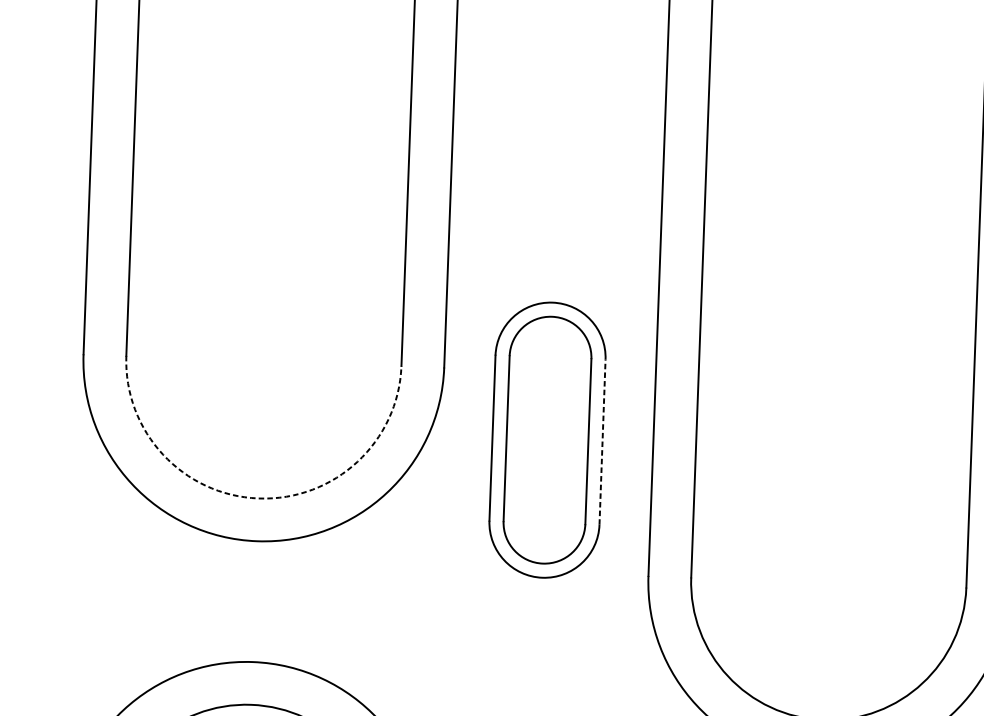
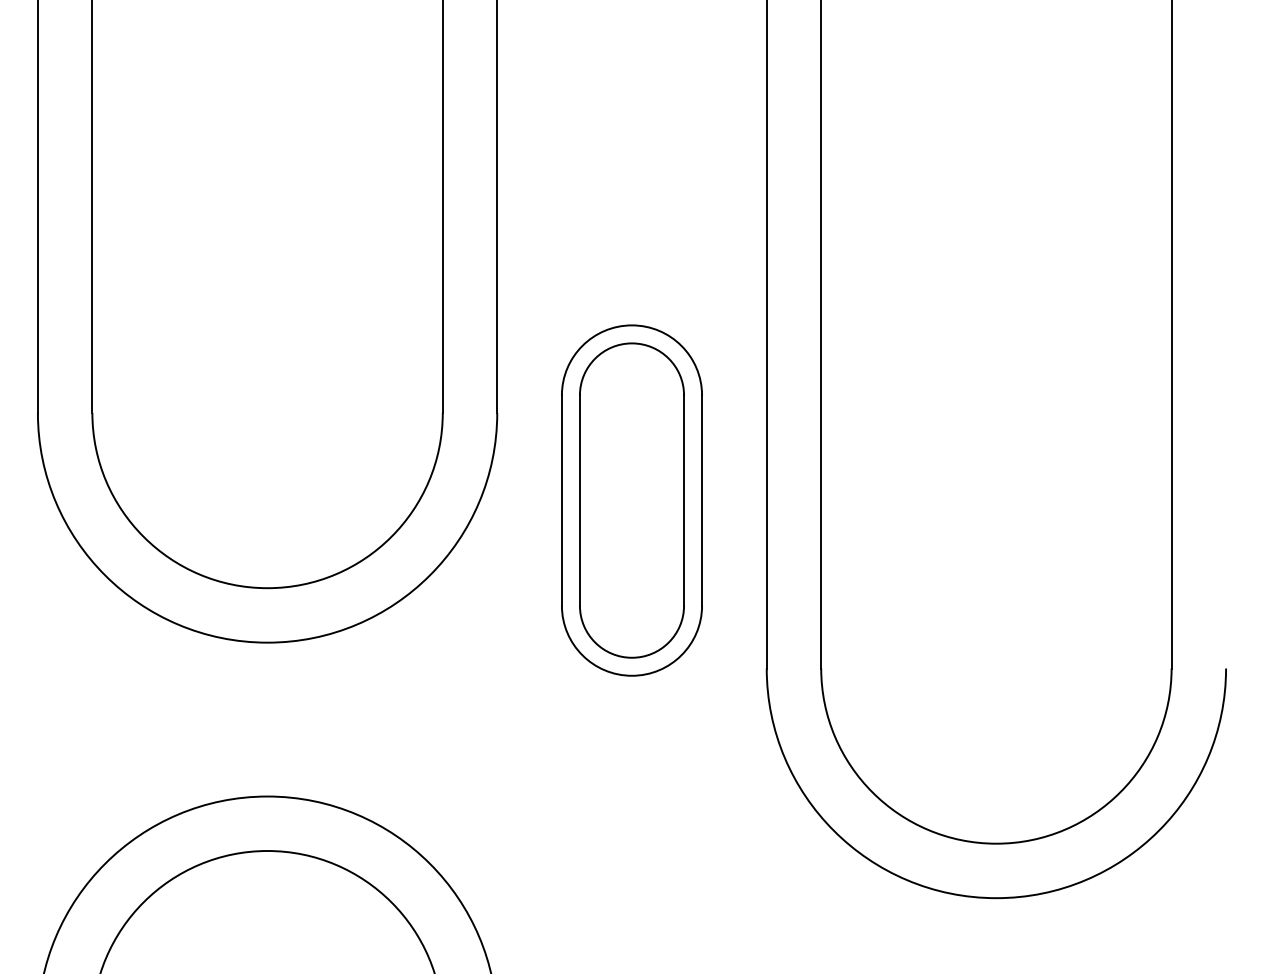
line: (602, 442) -> (702, 500), dashed -> solid
arc: (258, 498) -> (267, 588), dashed -> solid

